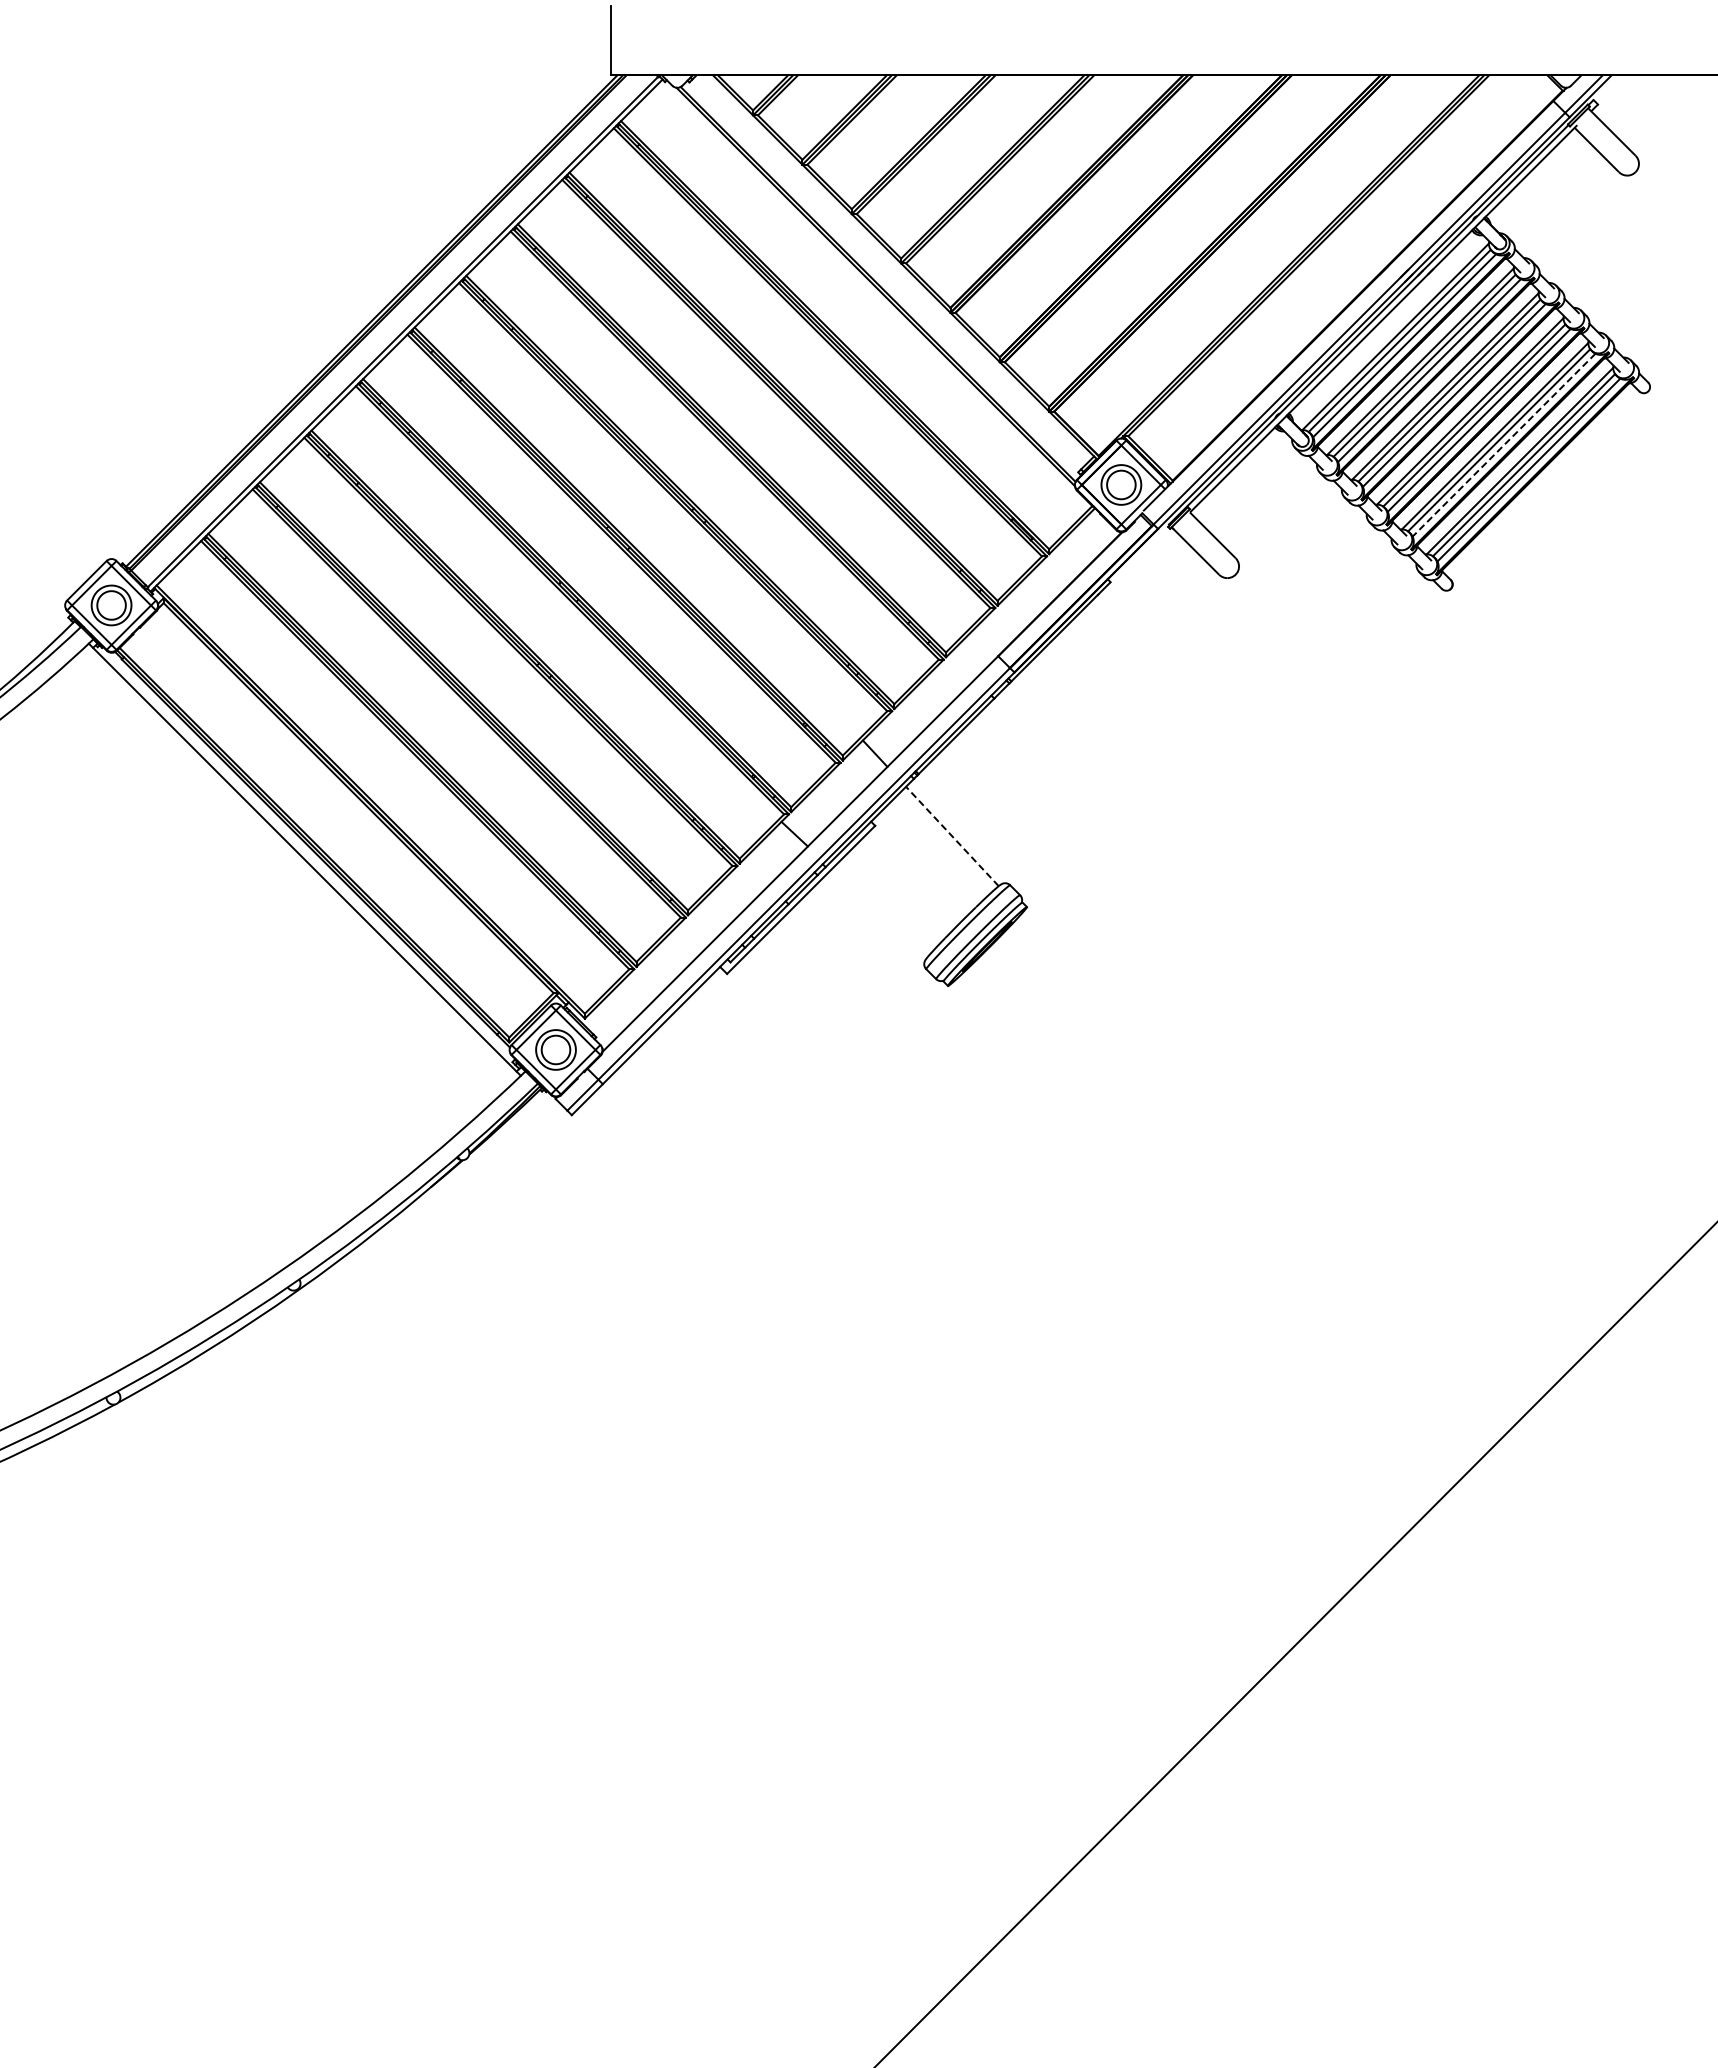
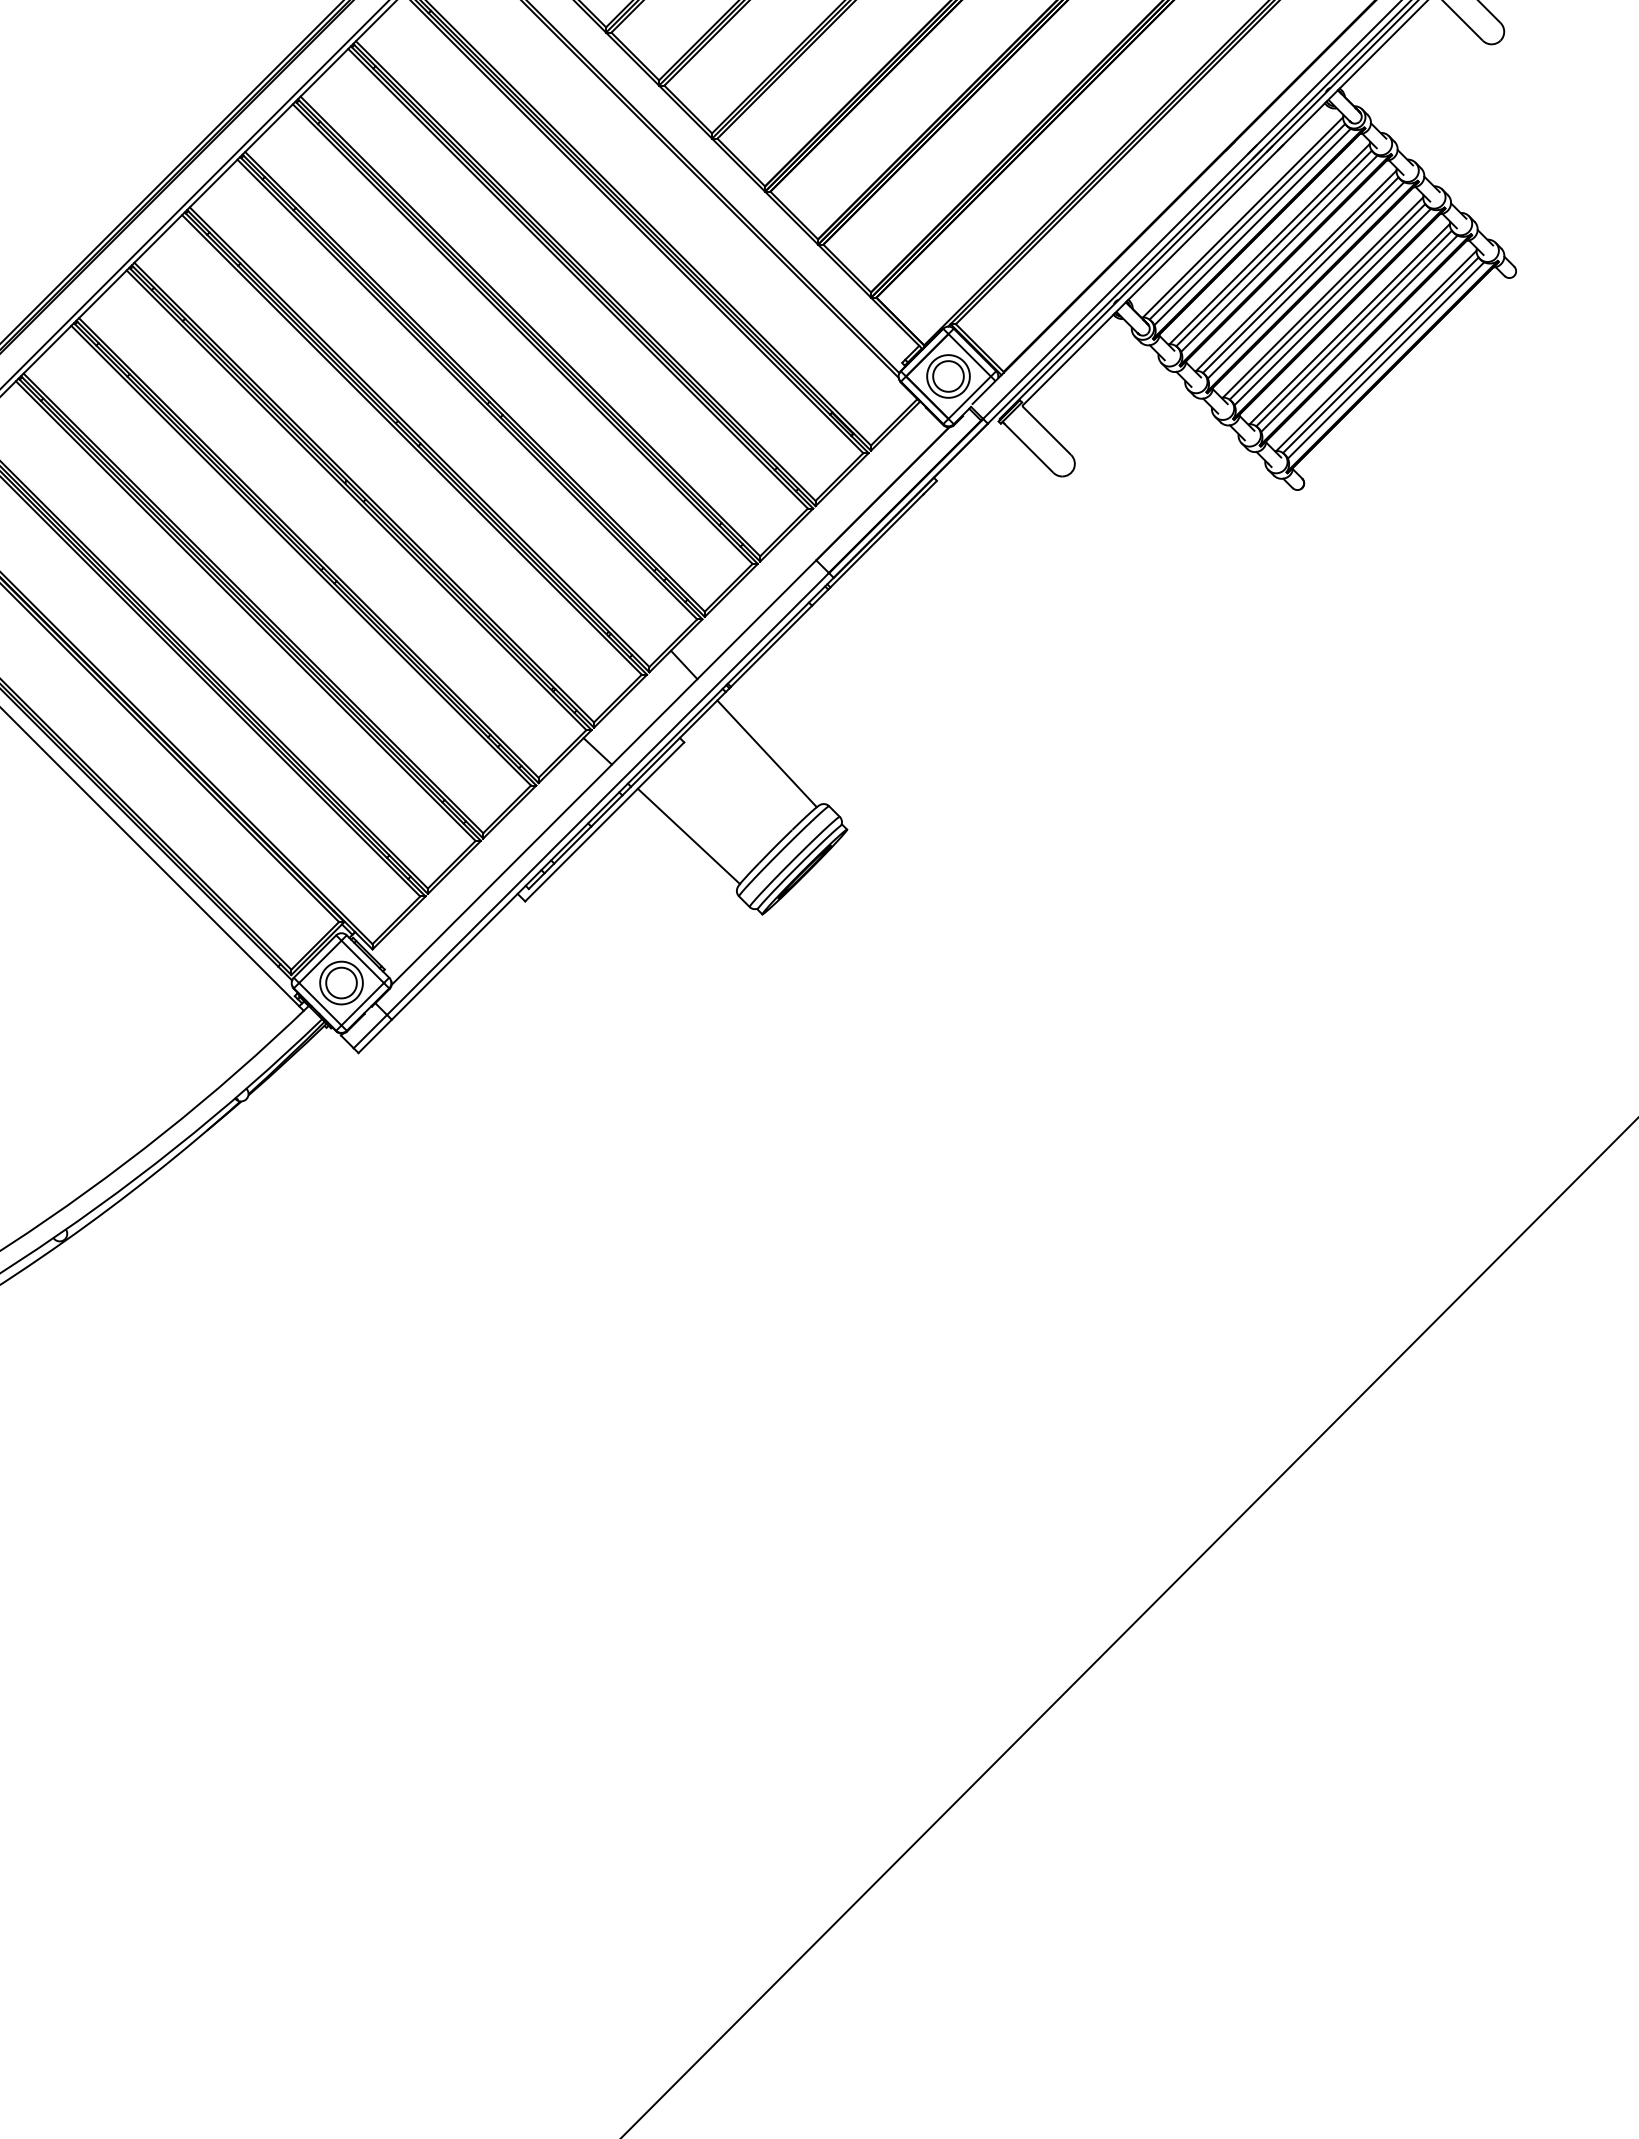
line: (1503, 445) -> (1358, 334), dashed -> solid
line: (952, 836) -> (767, 753), dashed -> solid
line: (879, 913) -> (688, 836), added

